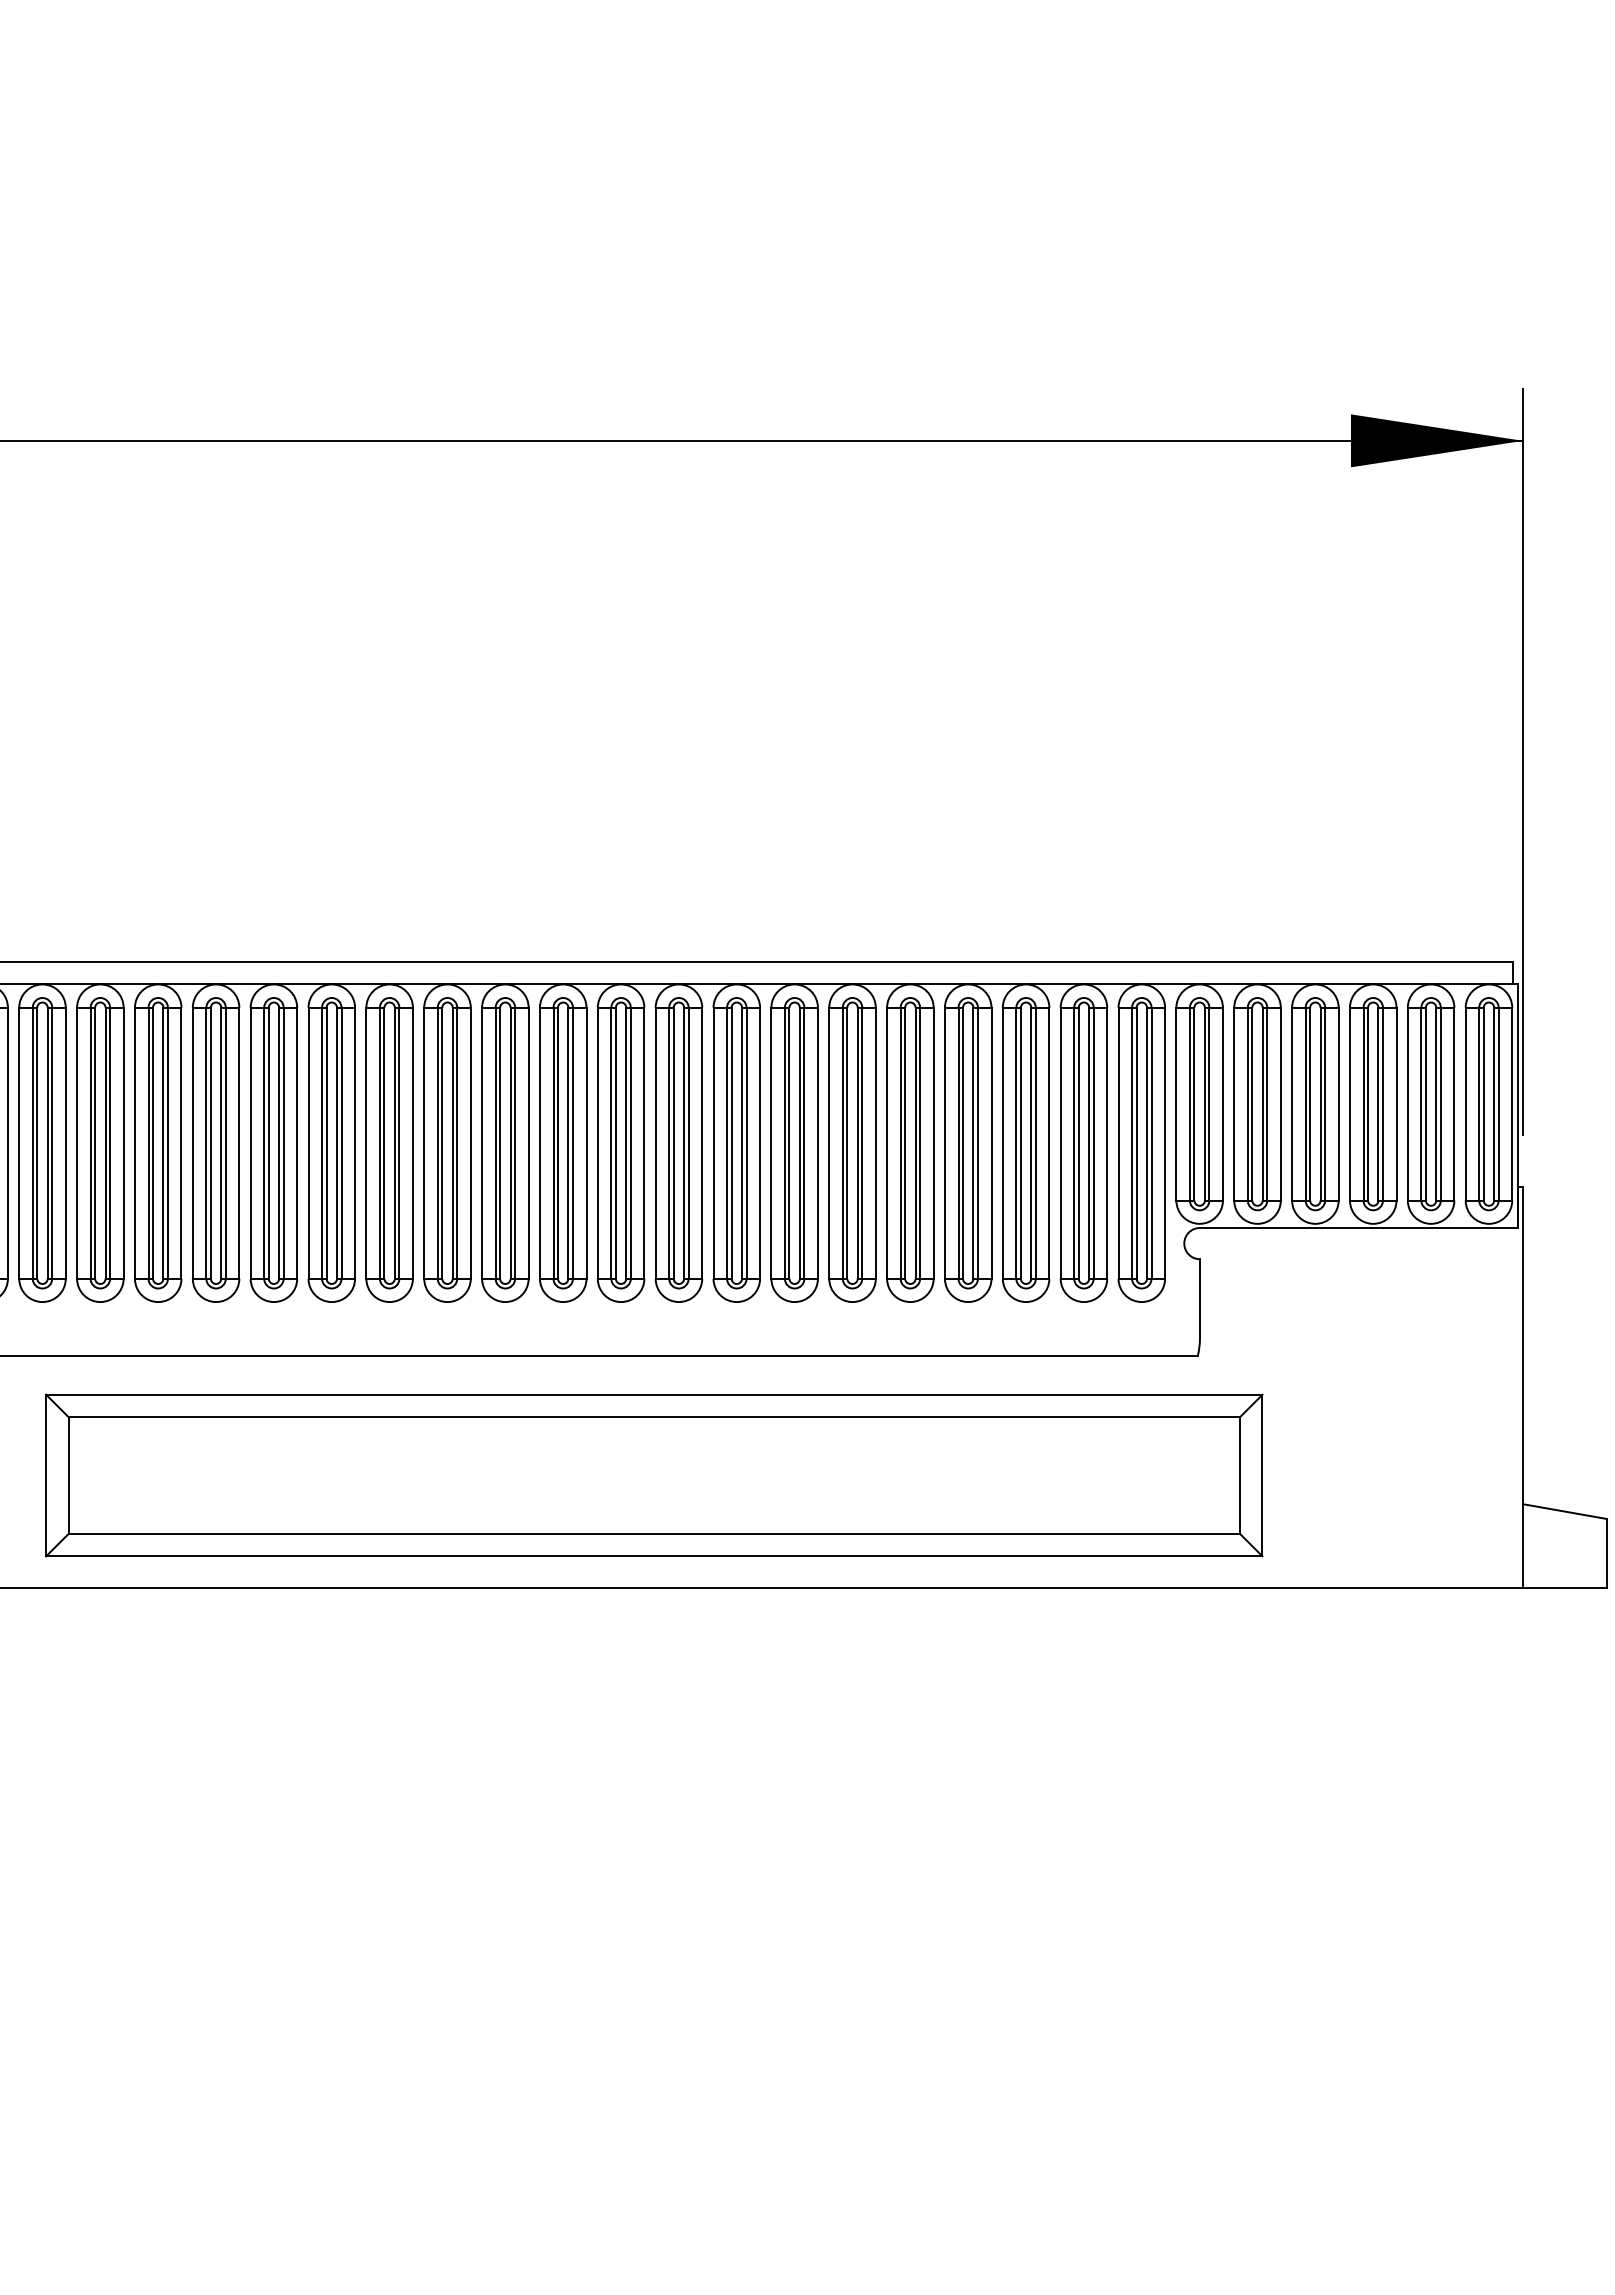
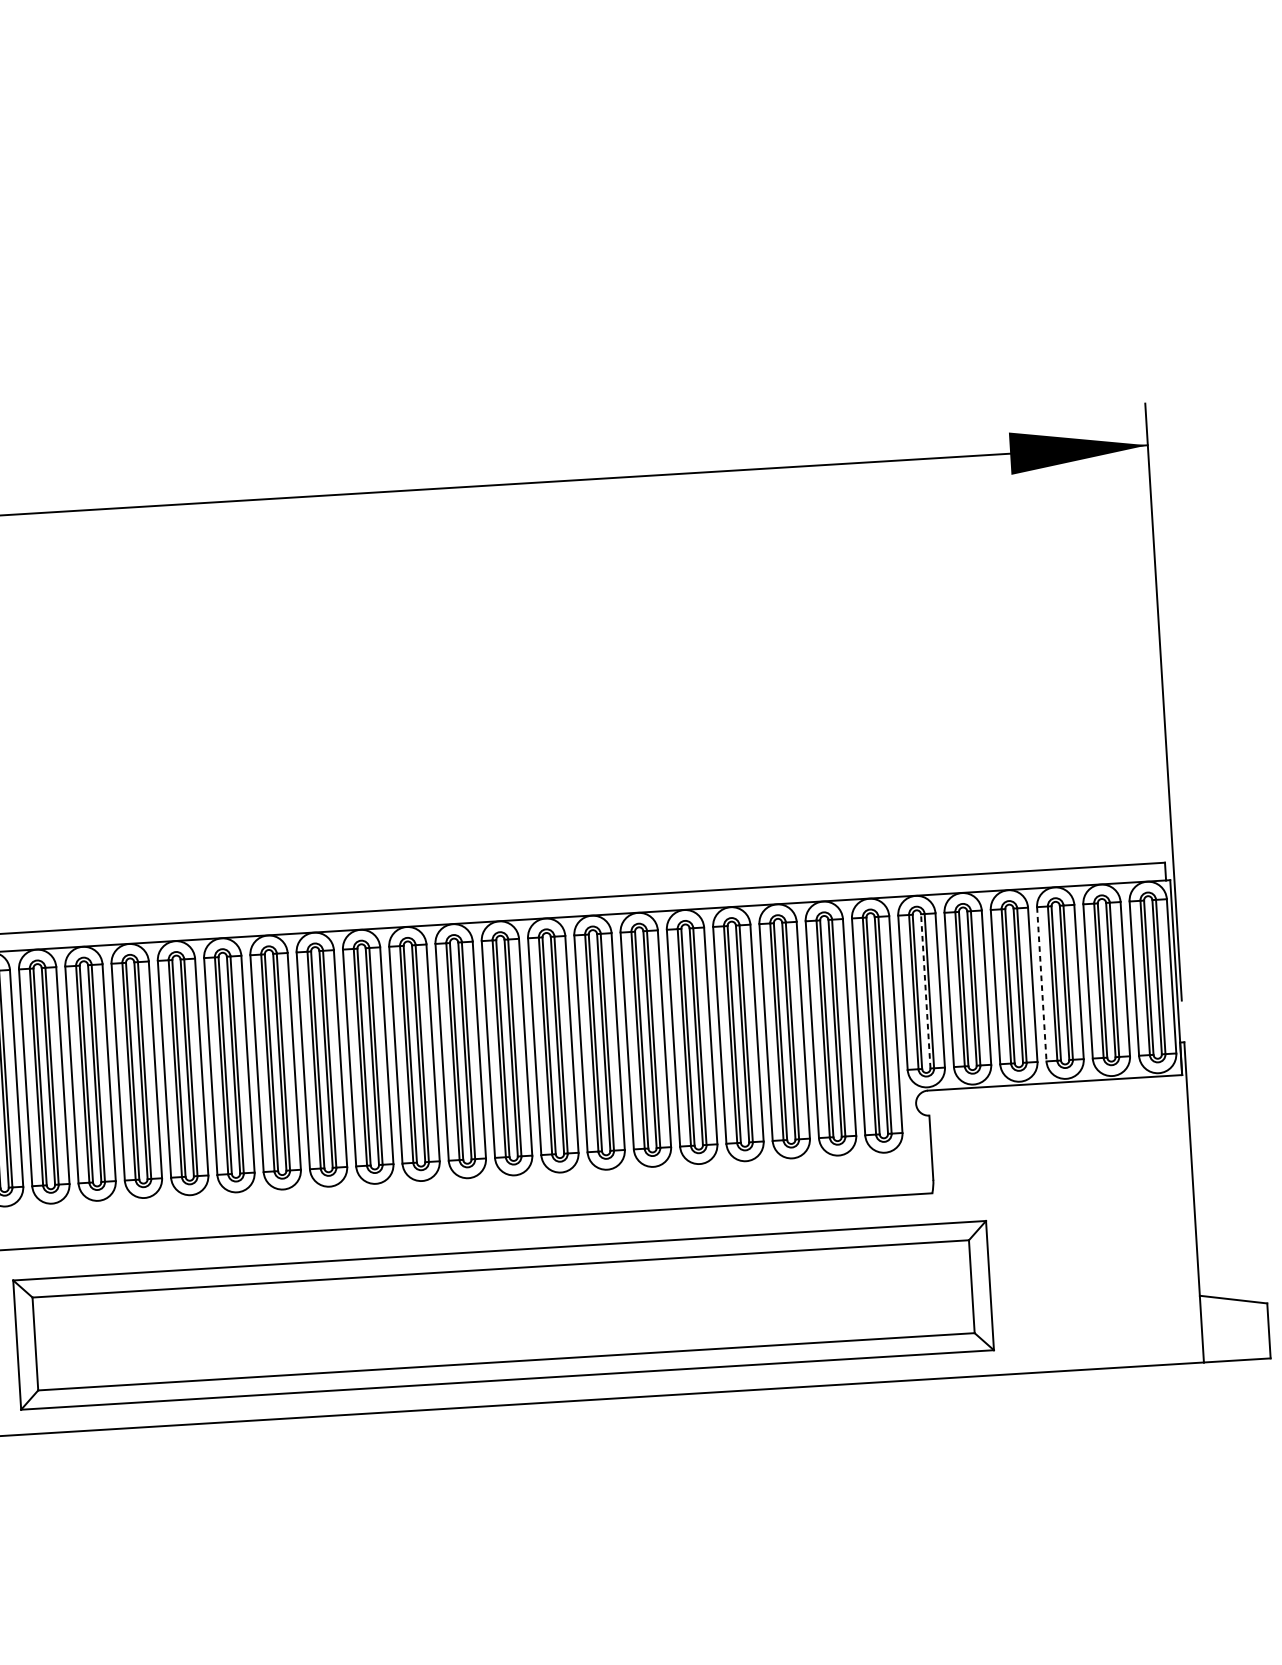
line: (1204, 1103) -> (925, 990), solid -> dashed
line: (1349, 1104) -> (1041, 984), solid -> dashed

